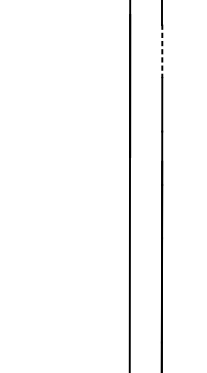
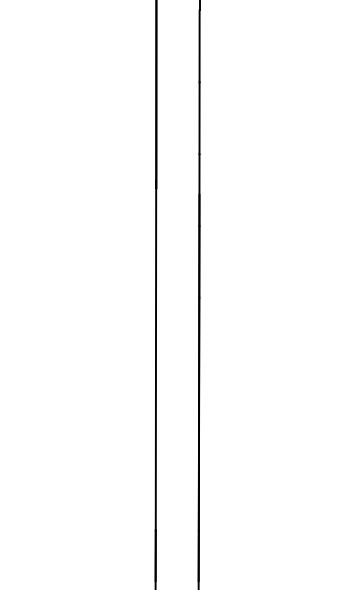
line: (162, 51) -> (199, 46), dashed -> solid

